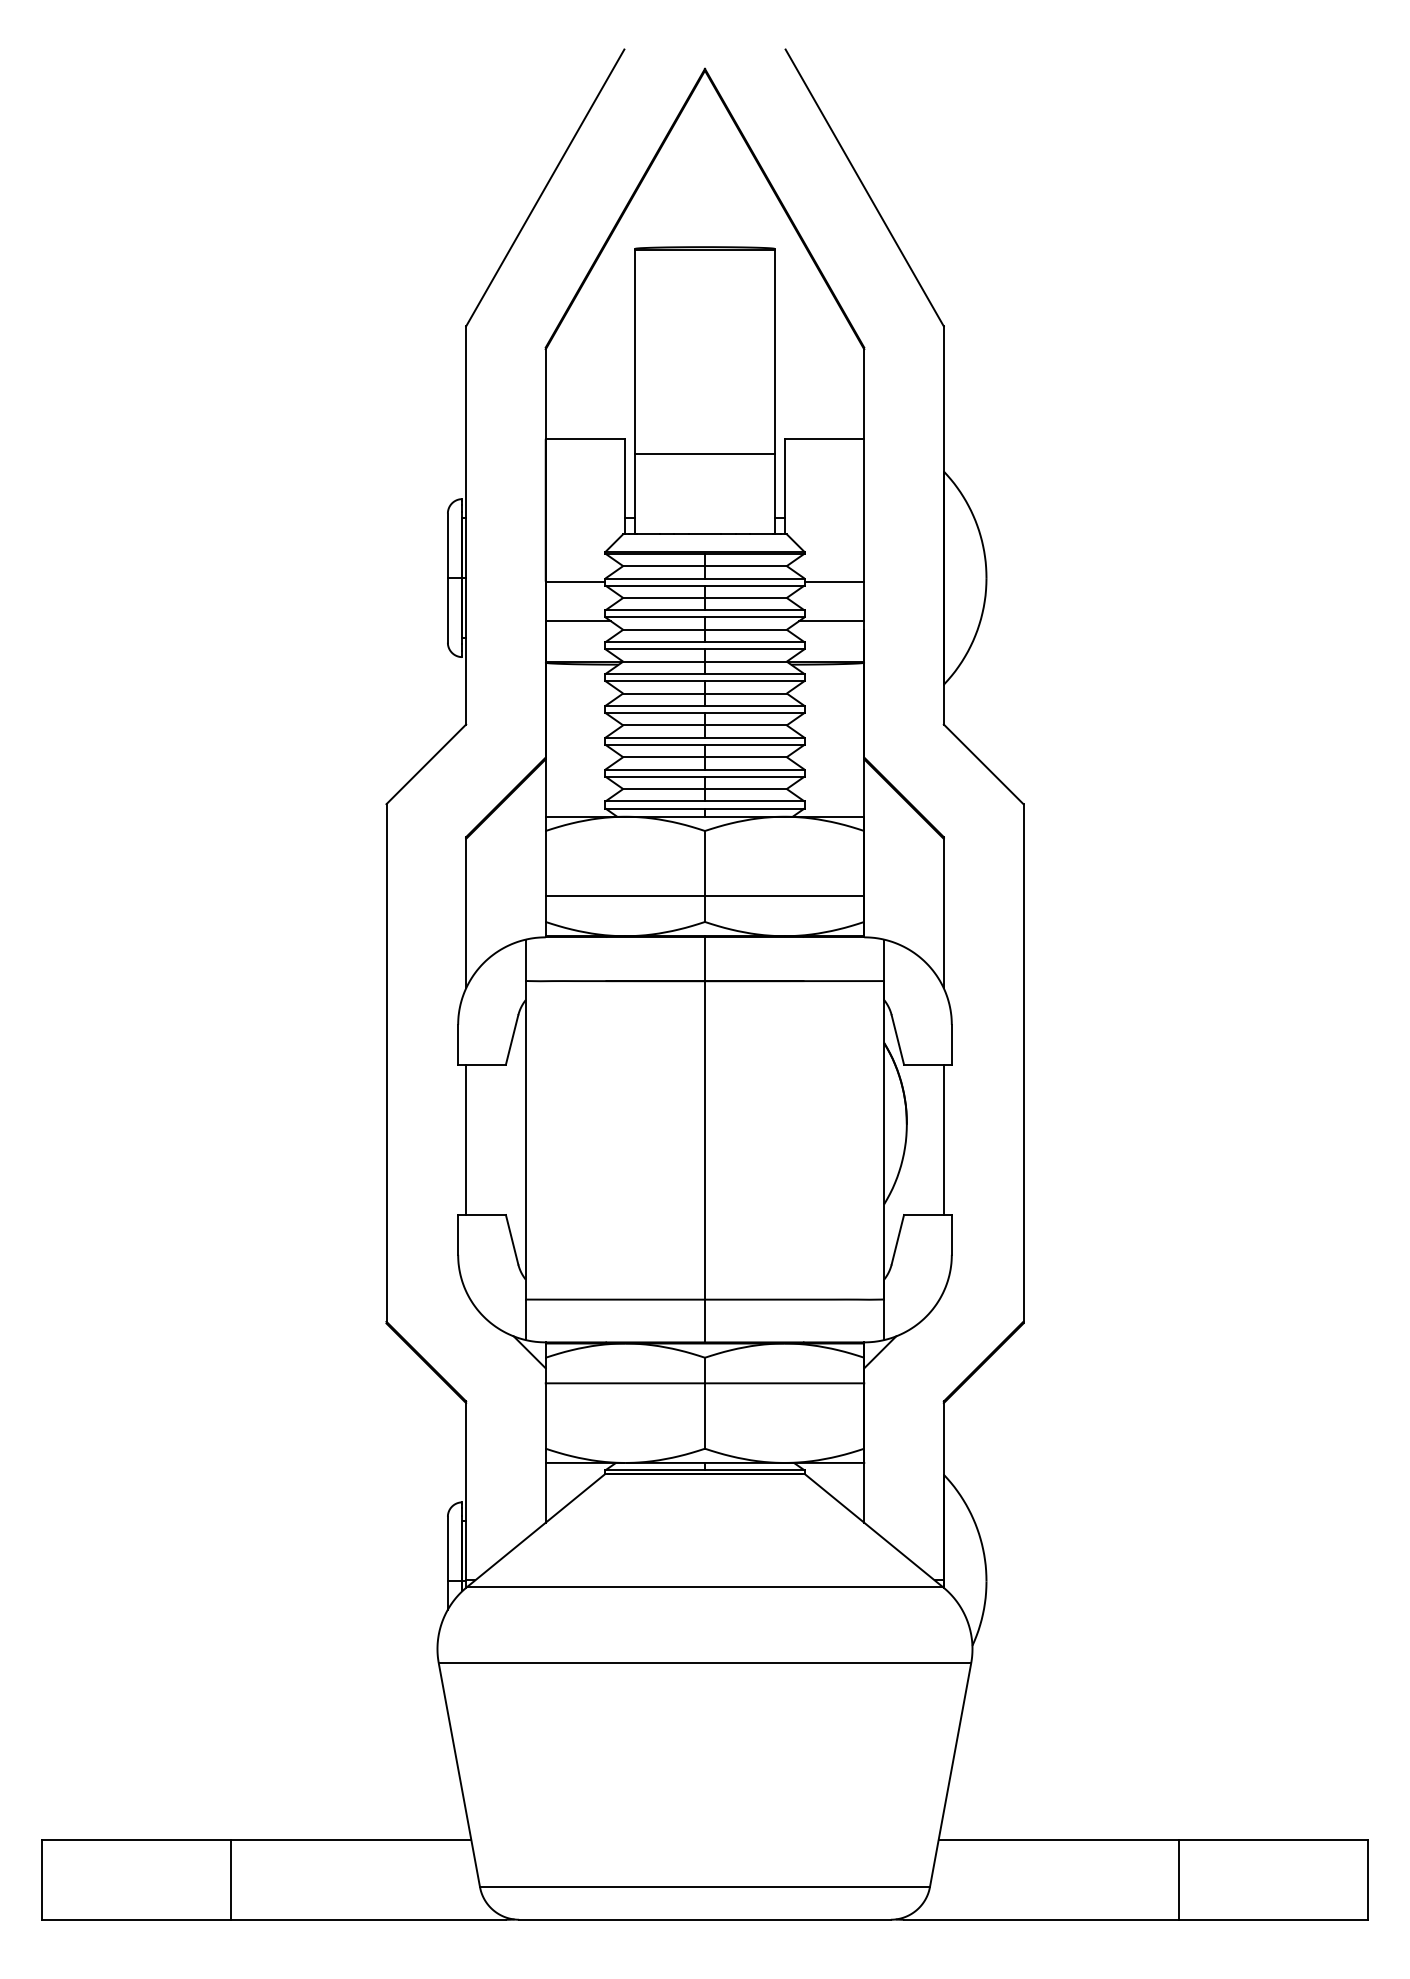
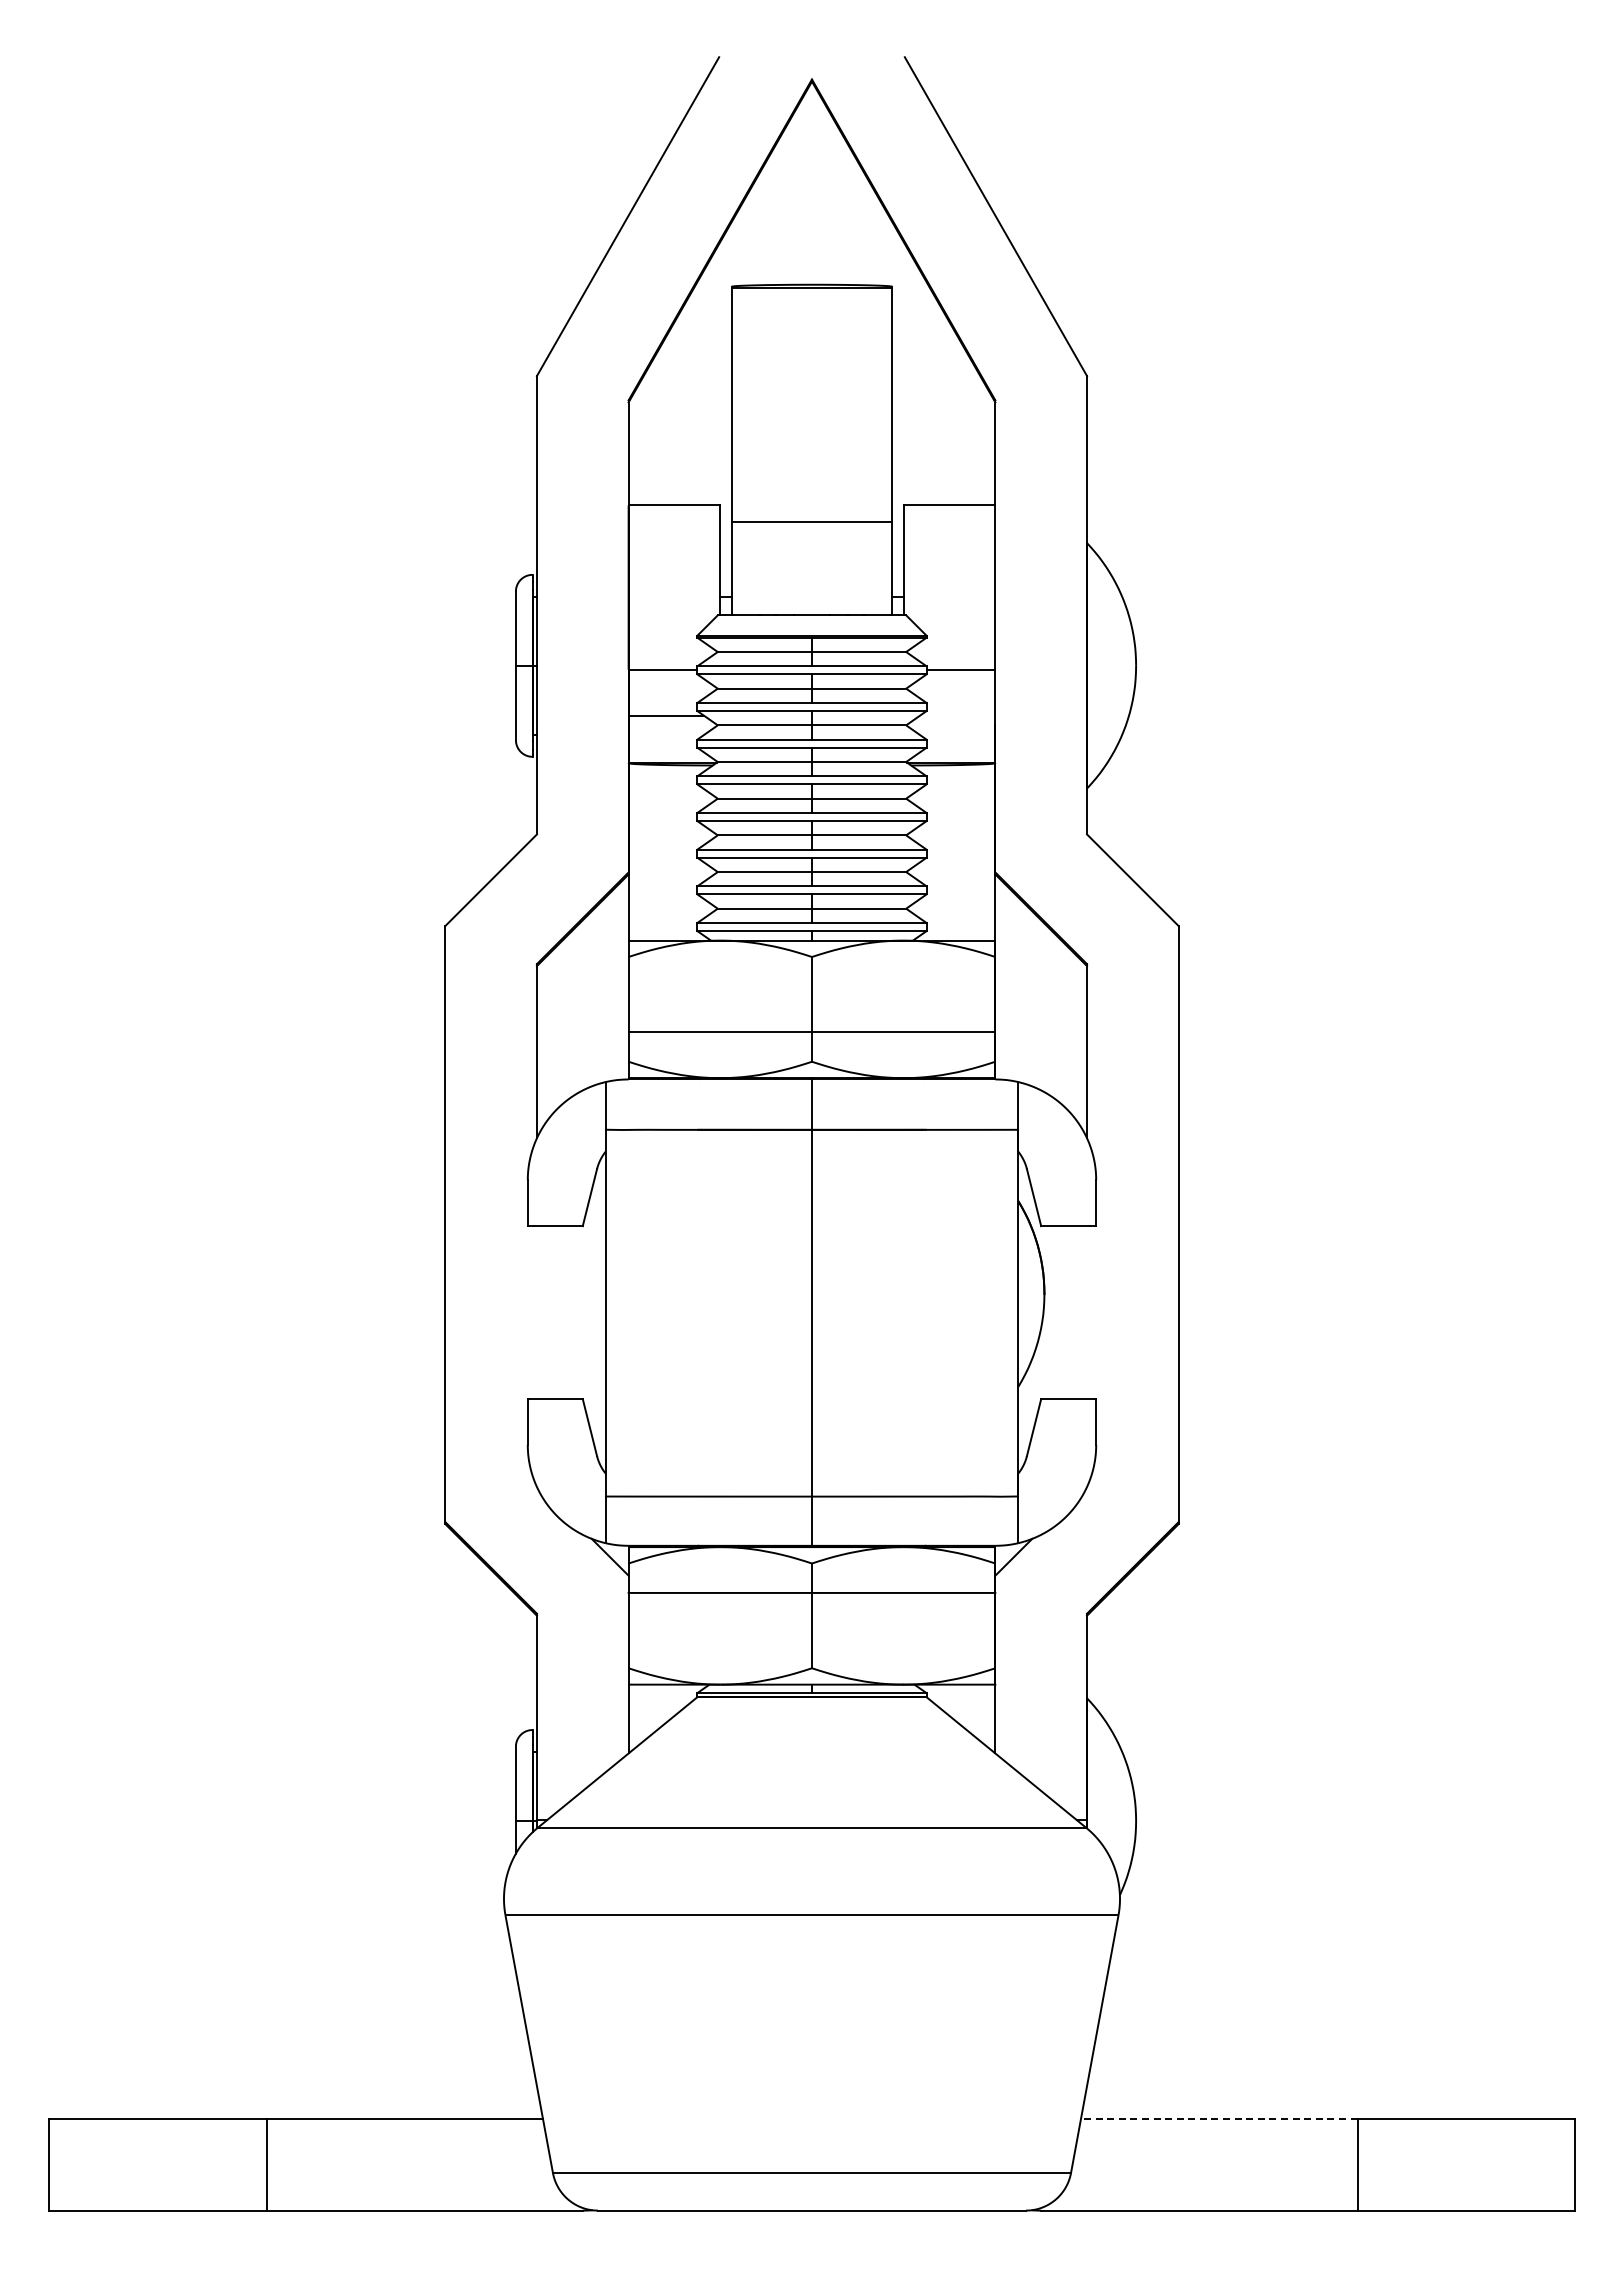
line: (831, 621) -> (957, 715), removed
line: (465, 1139) -> (536, 1312), removed
line: (944, 1139) -> (1087, 1312), removed
line: (1058, 1839) -> (1218, 2118), solid -> dashed

